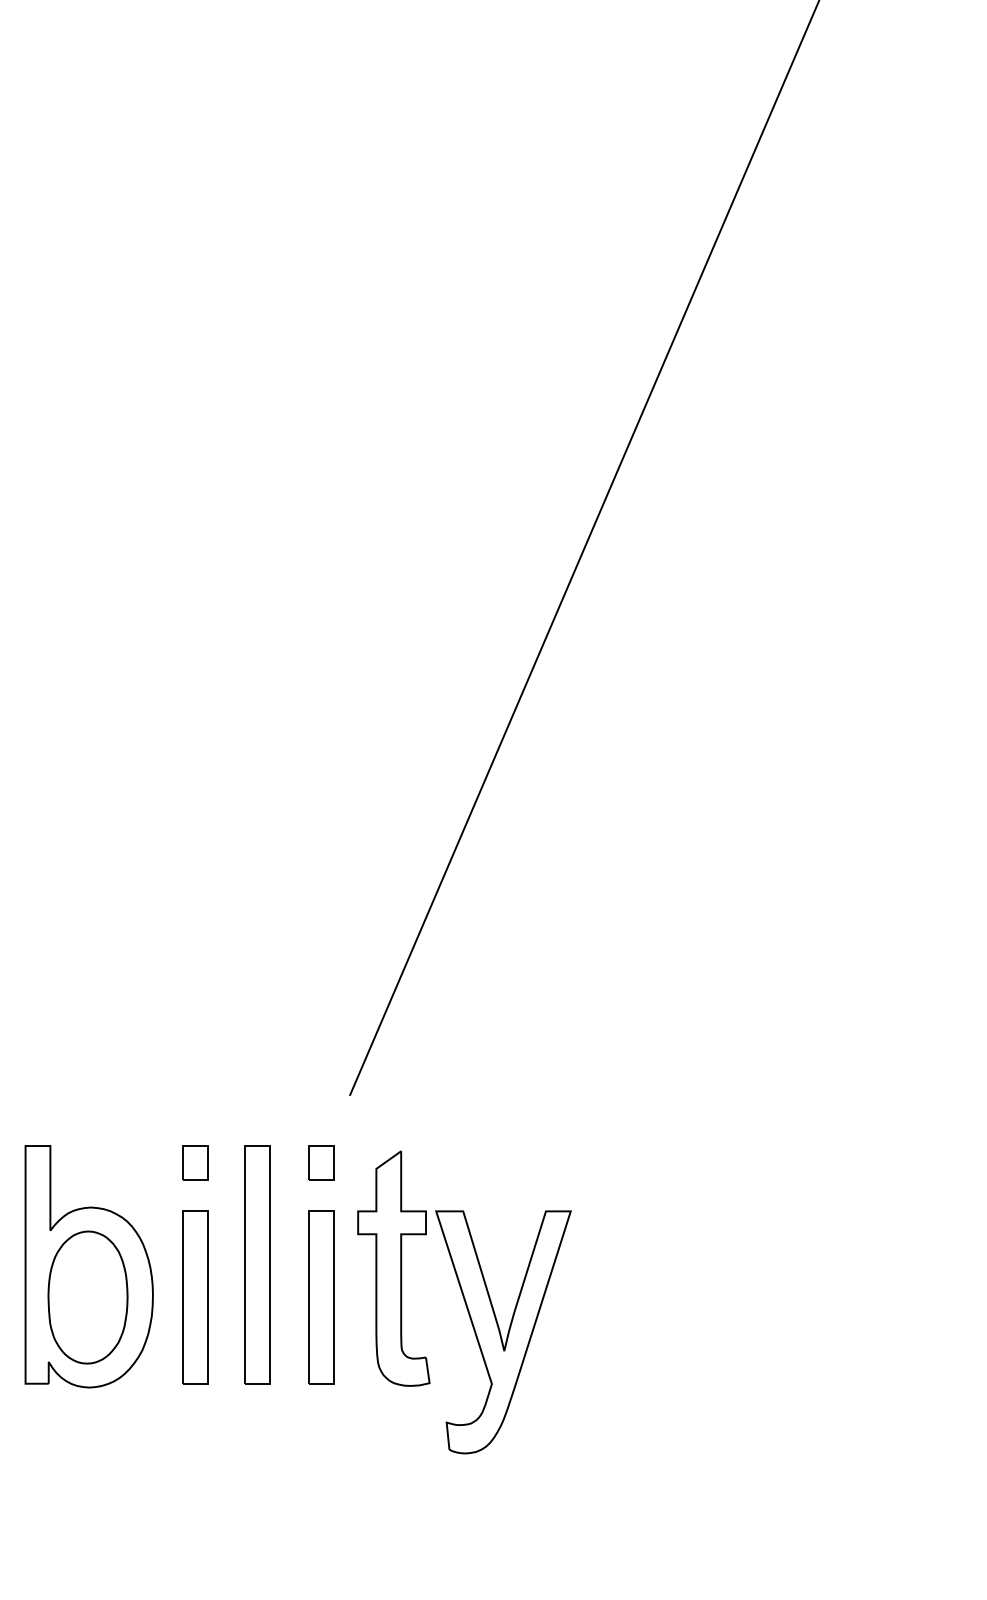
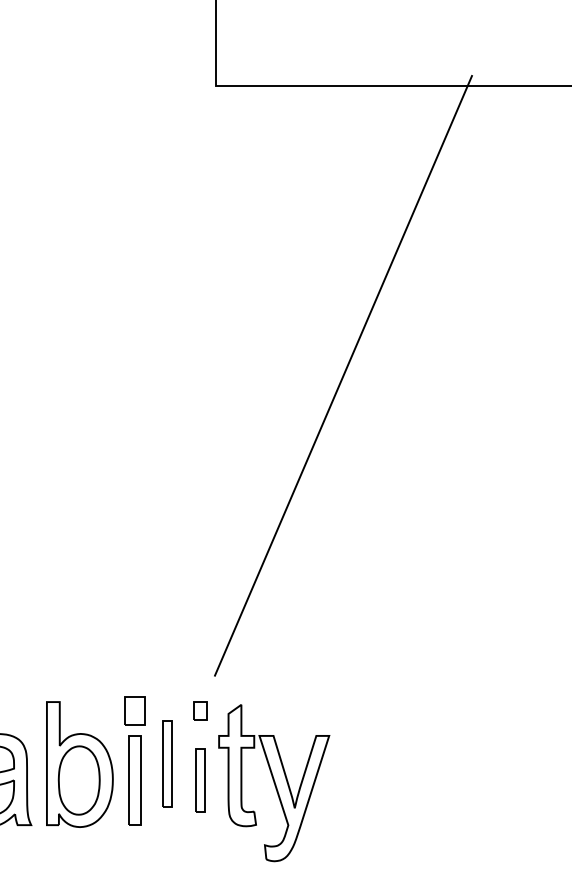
part: (194, 1162) -> (134, 710), size x1.6
part: (258, 1264) -> (167, 763), size x0.7
part: (322, 1297) -> (200, 780), size x0.7

